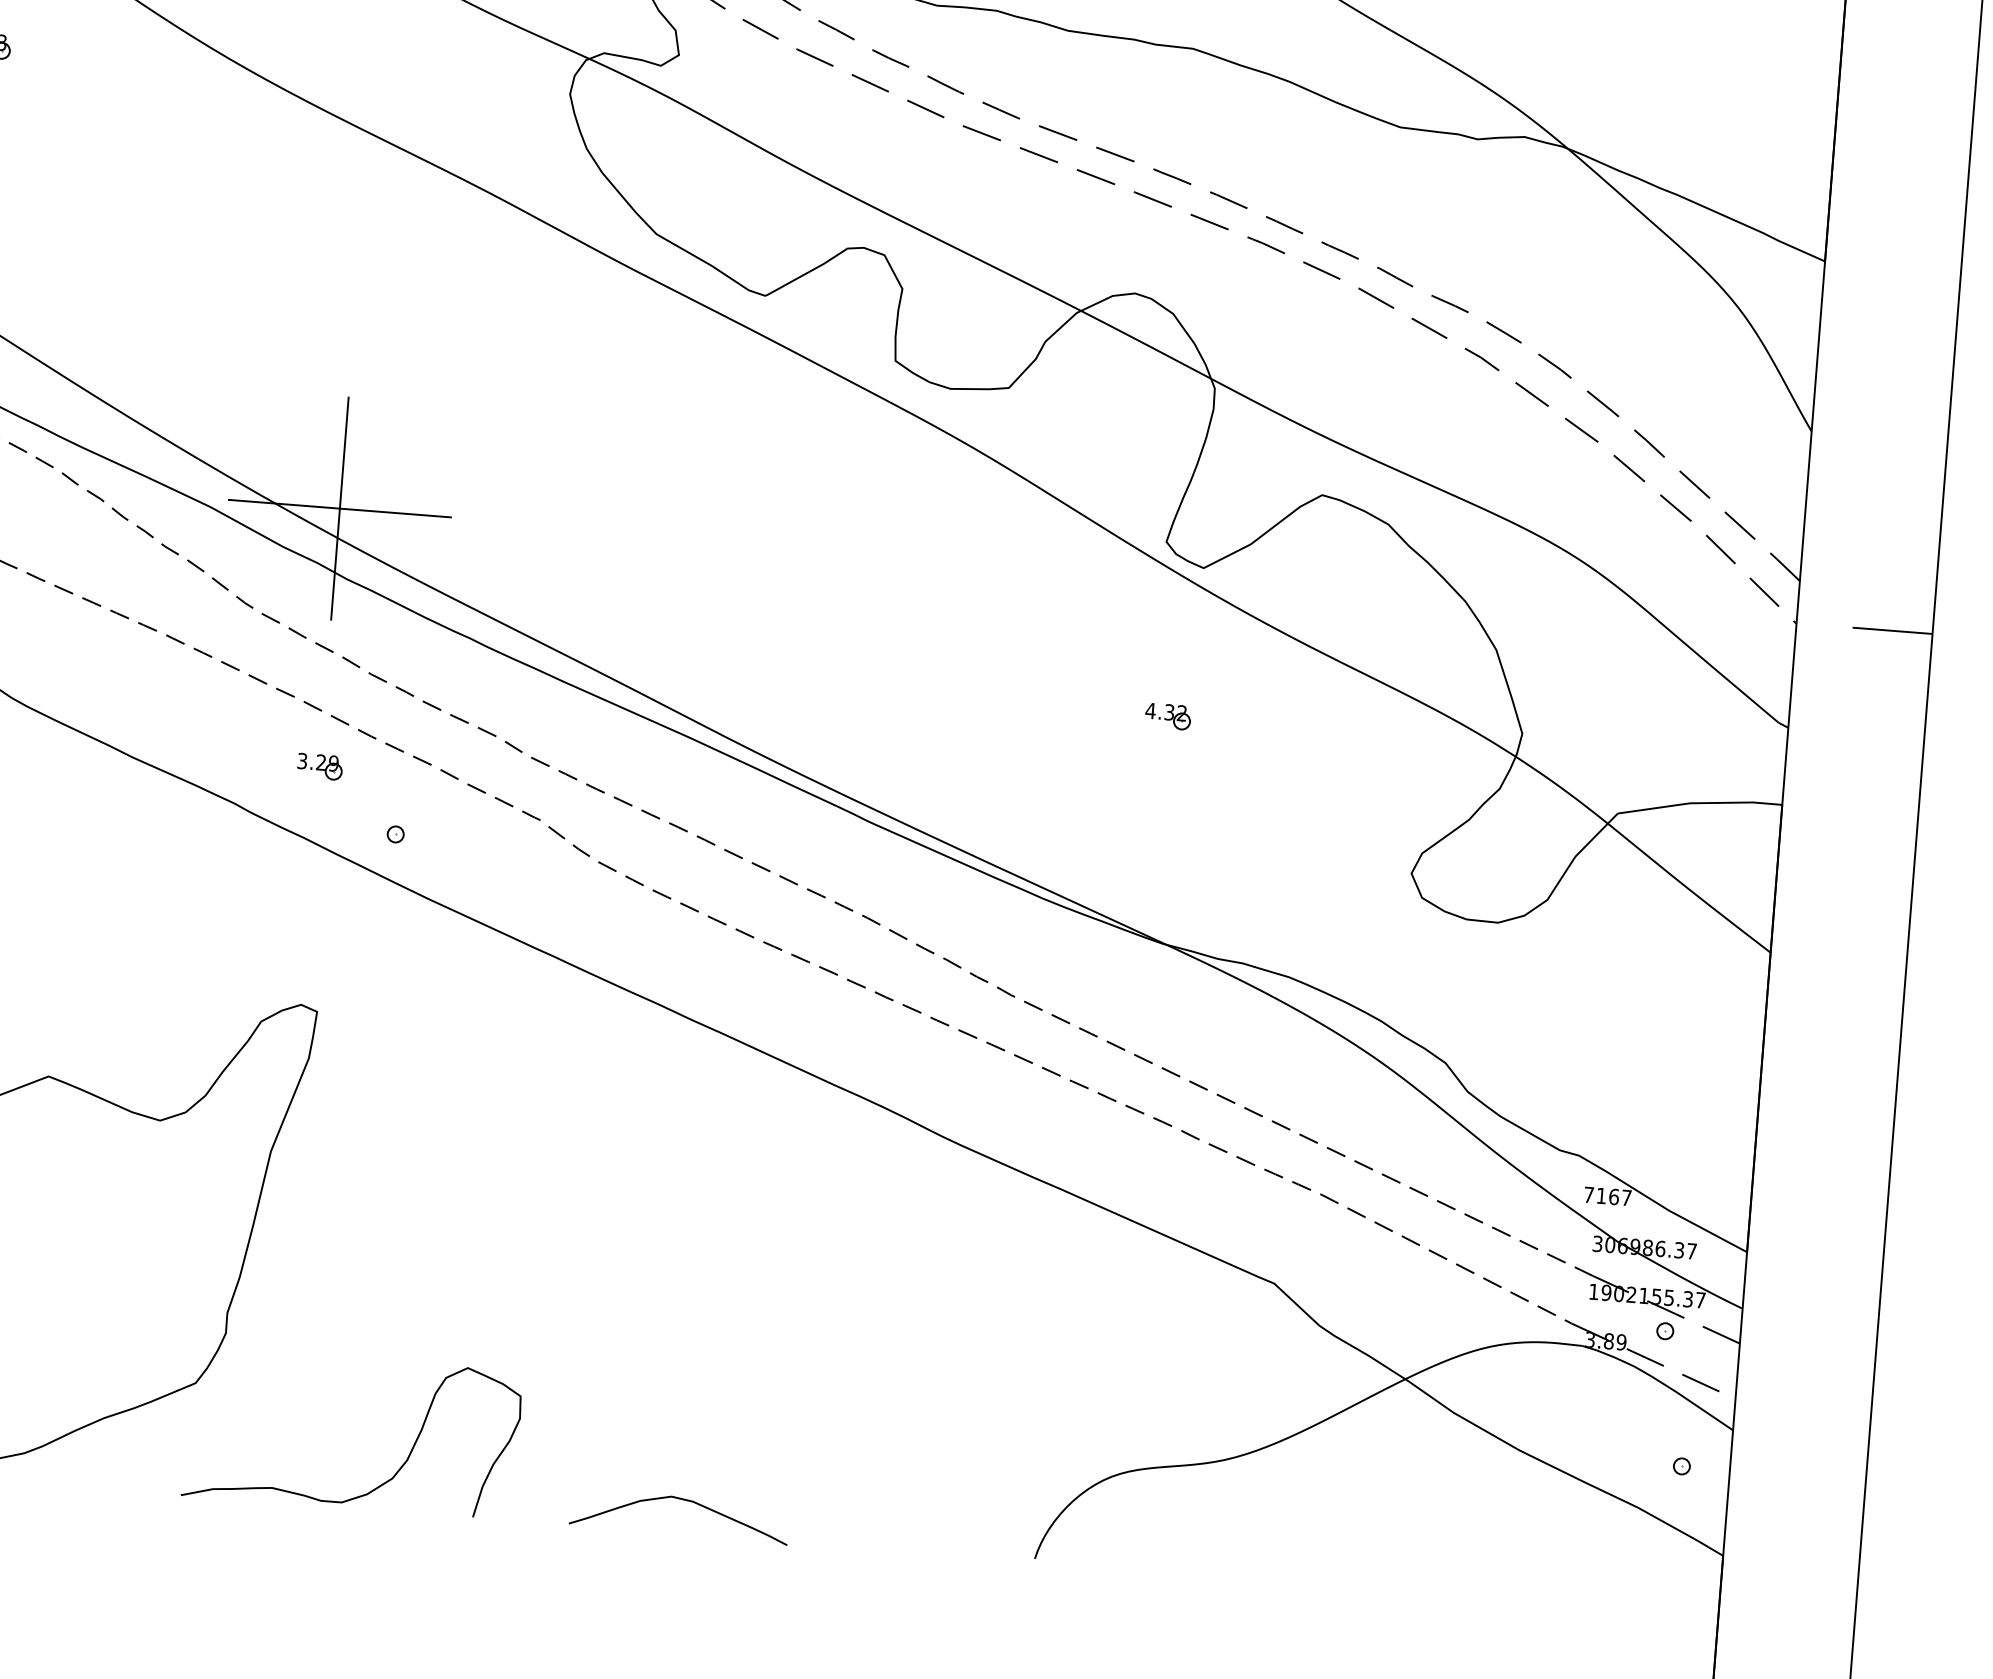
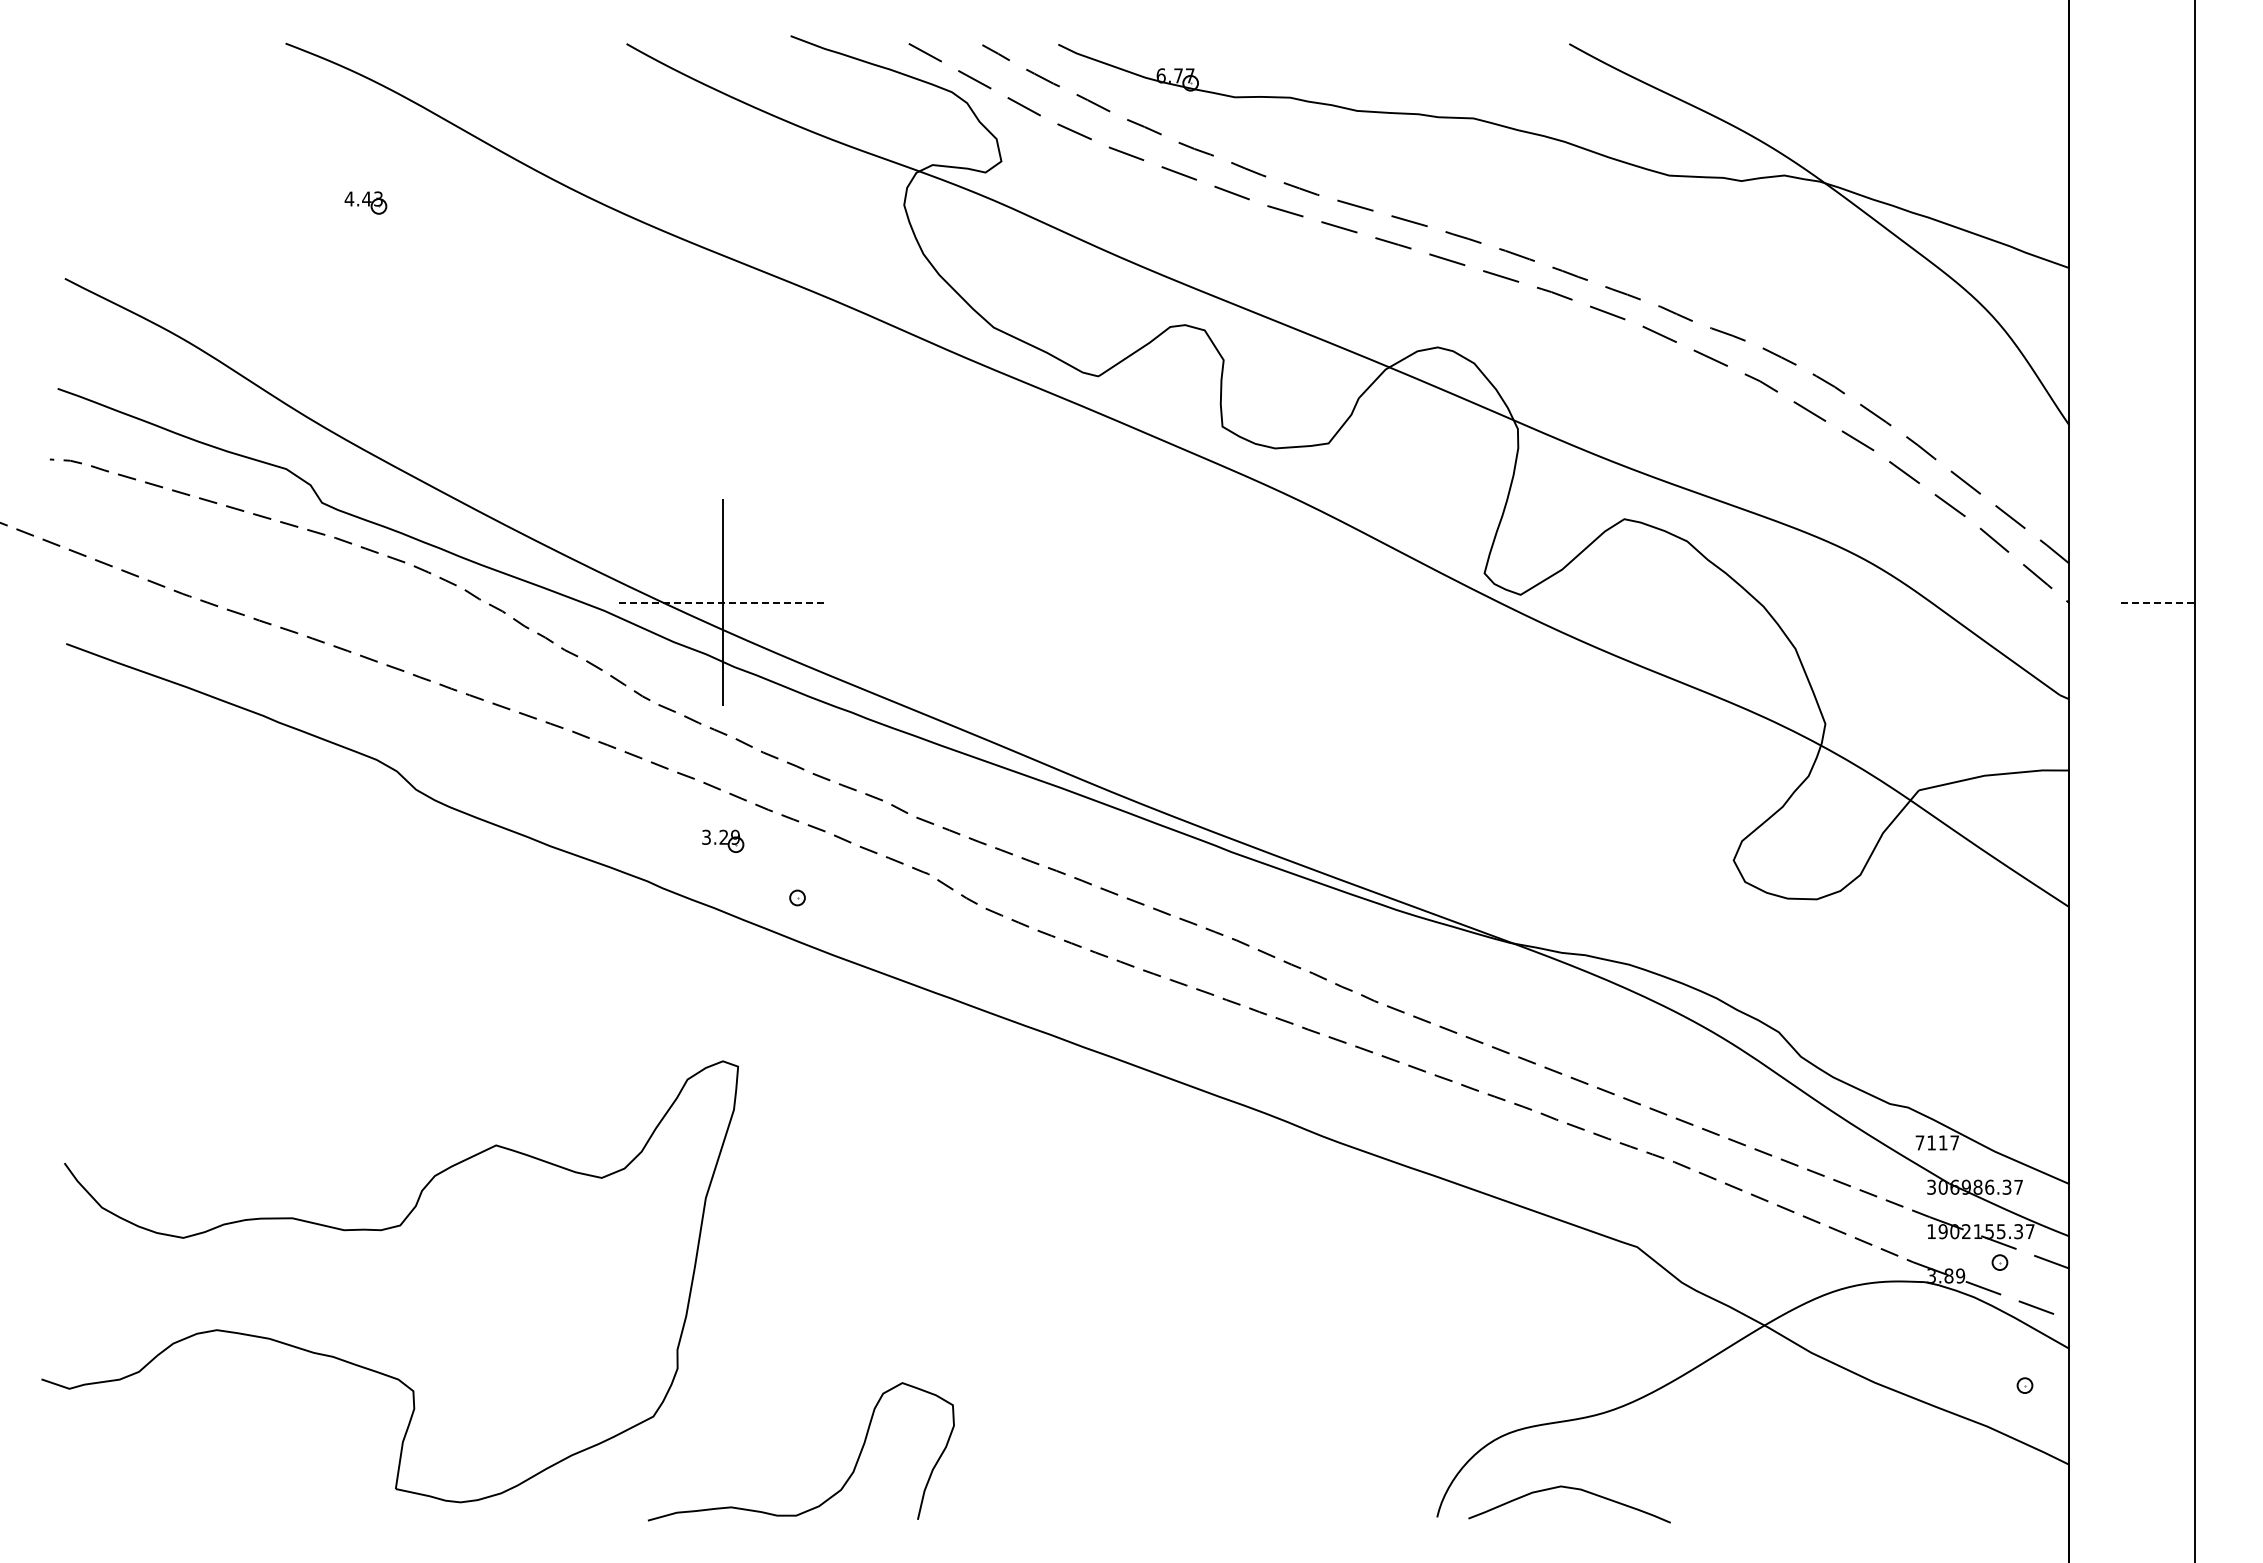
line: (339, 508) -> (722, 602), solid -> dashed
line: (1892, 630) -> (2158, 602), solid -> dashed
part: (1167, 716) -> (1498, 733), removed
text: (1613, 1196) -> (1942, 1142), 7167 -> 7117
curve: (683, 1500) -> (1572, 1489), moved

